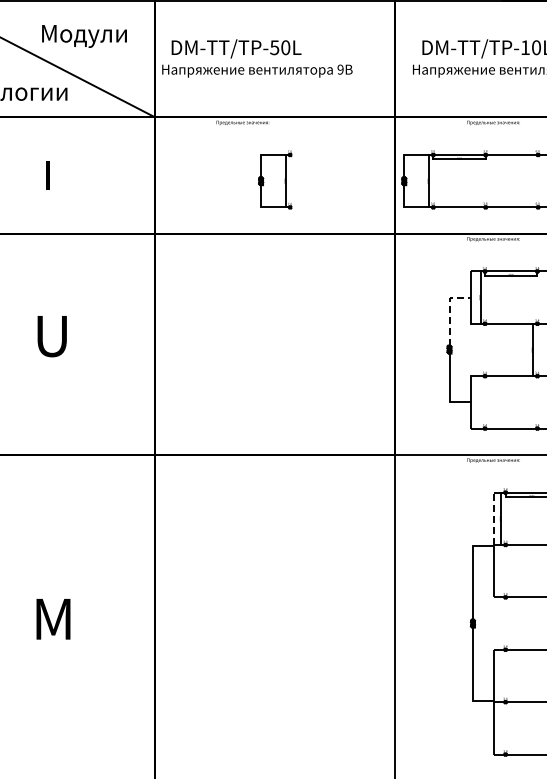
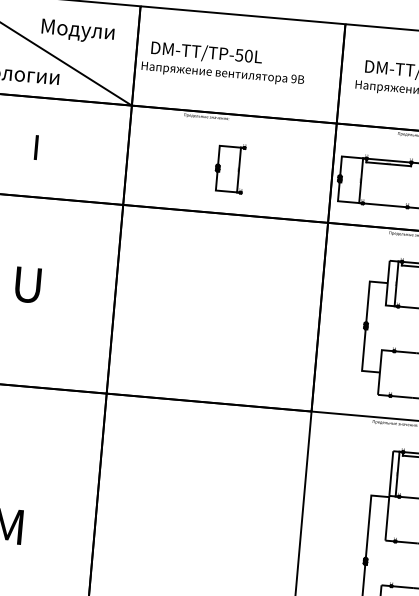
line: (449, 309) -> (368, 291), dashed -> solid
line: (493, 518) -> (390, 473), dashed -> solid

